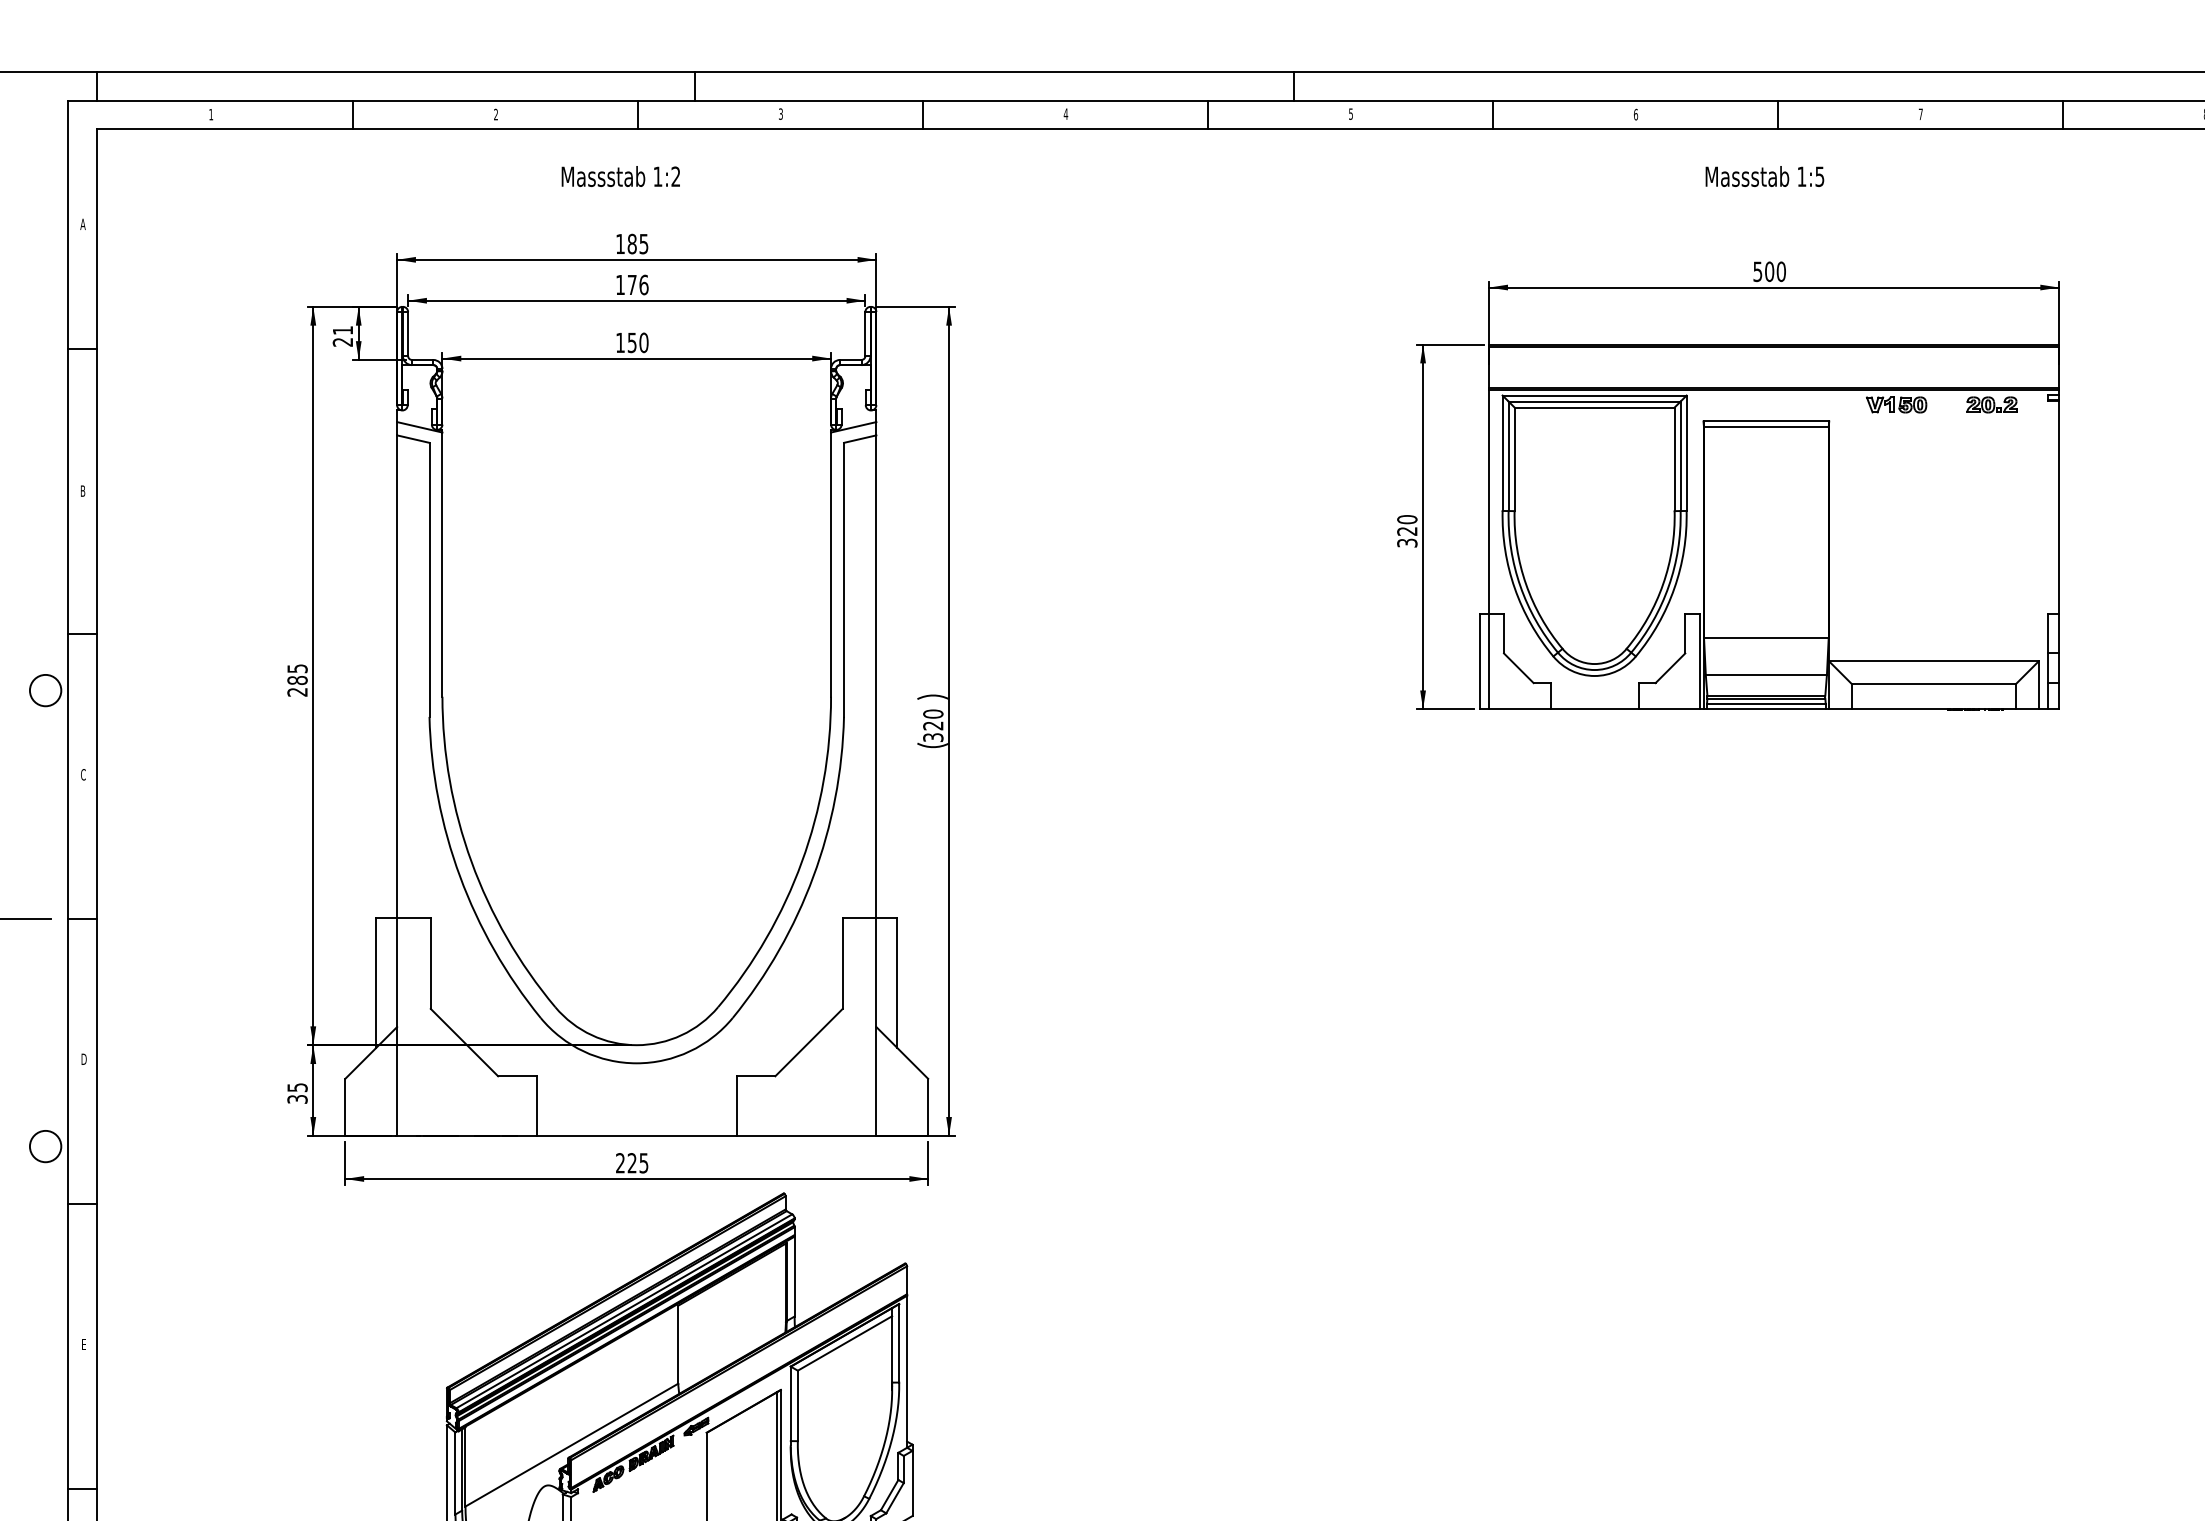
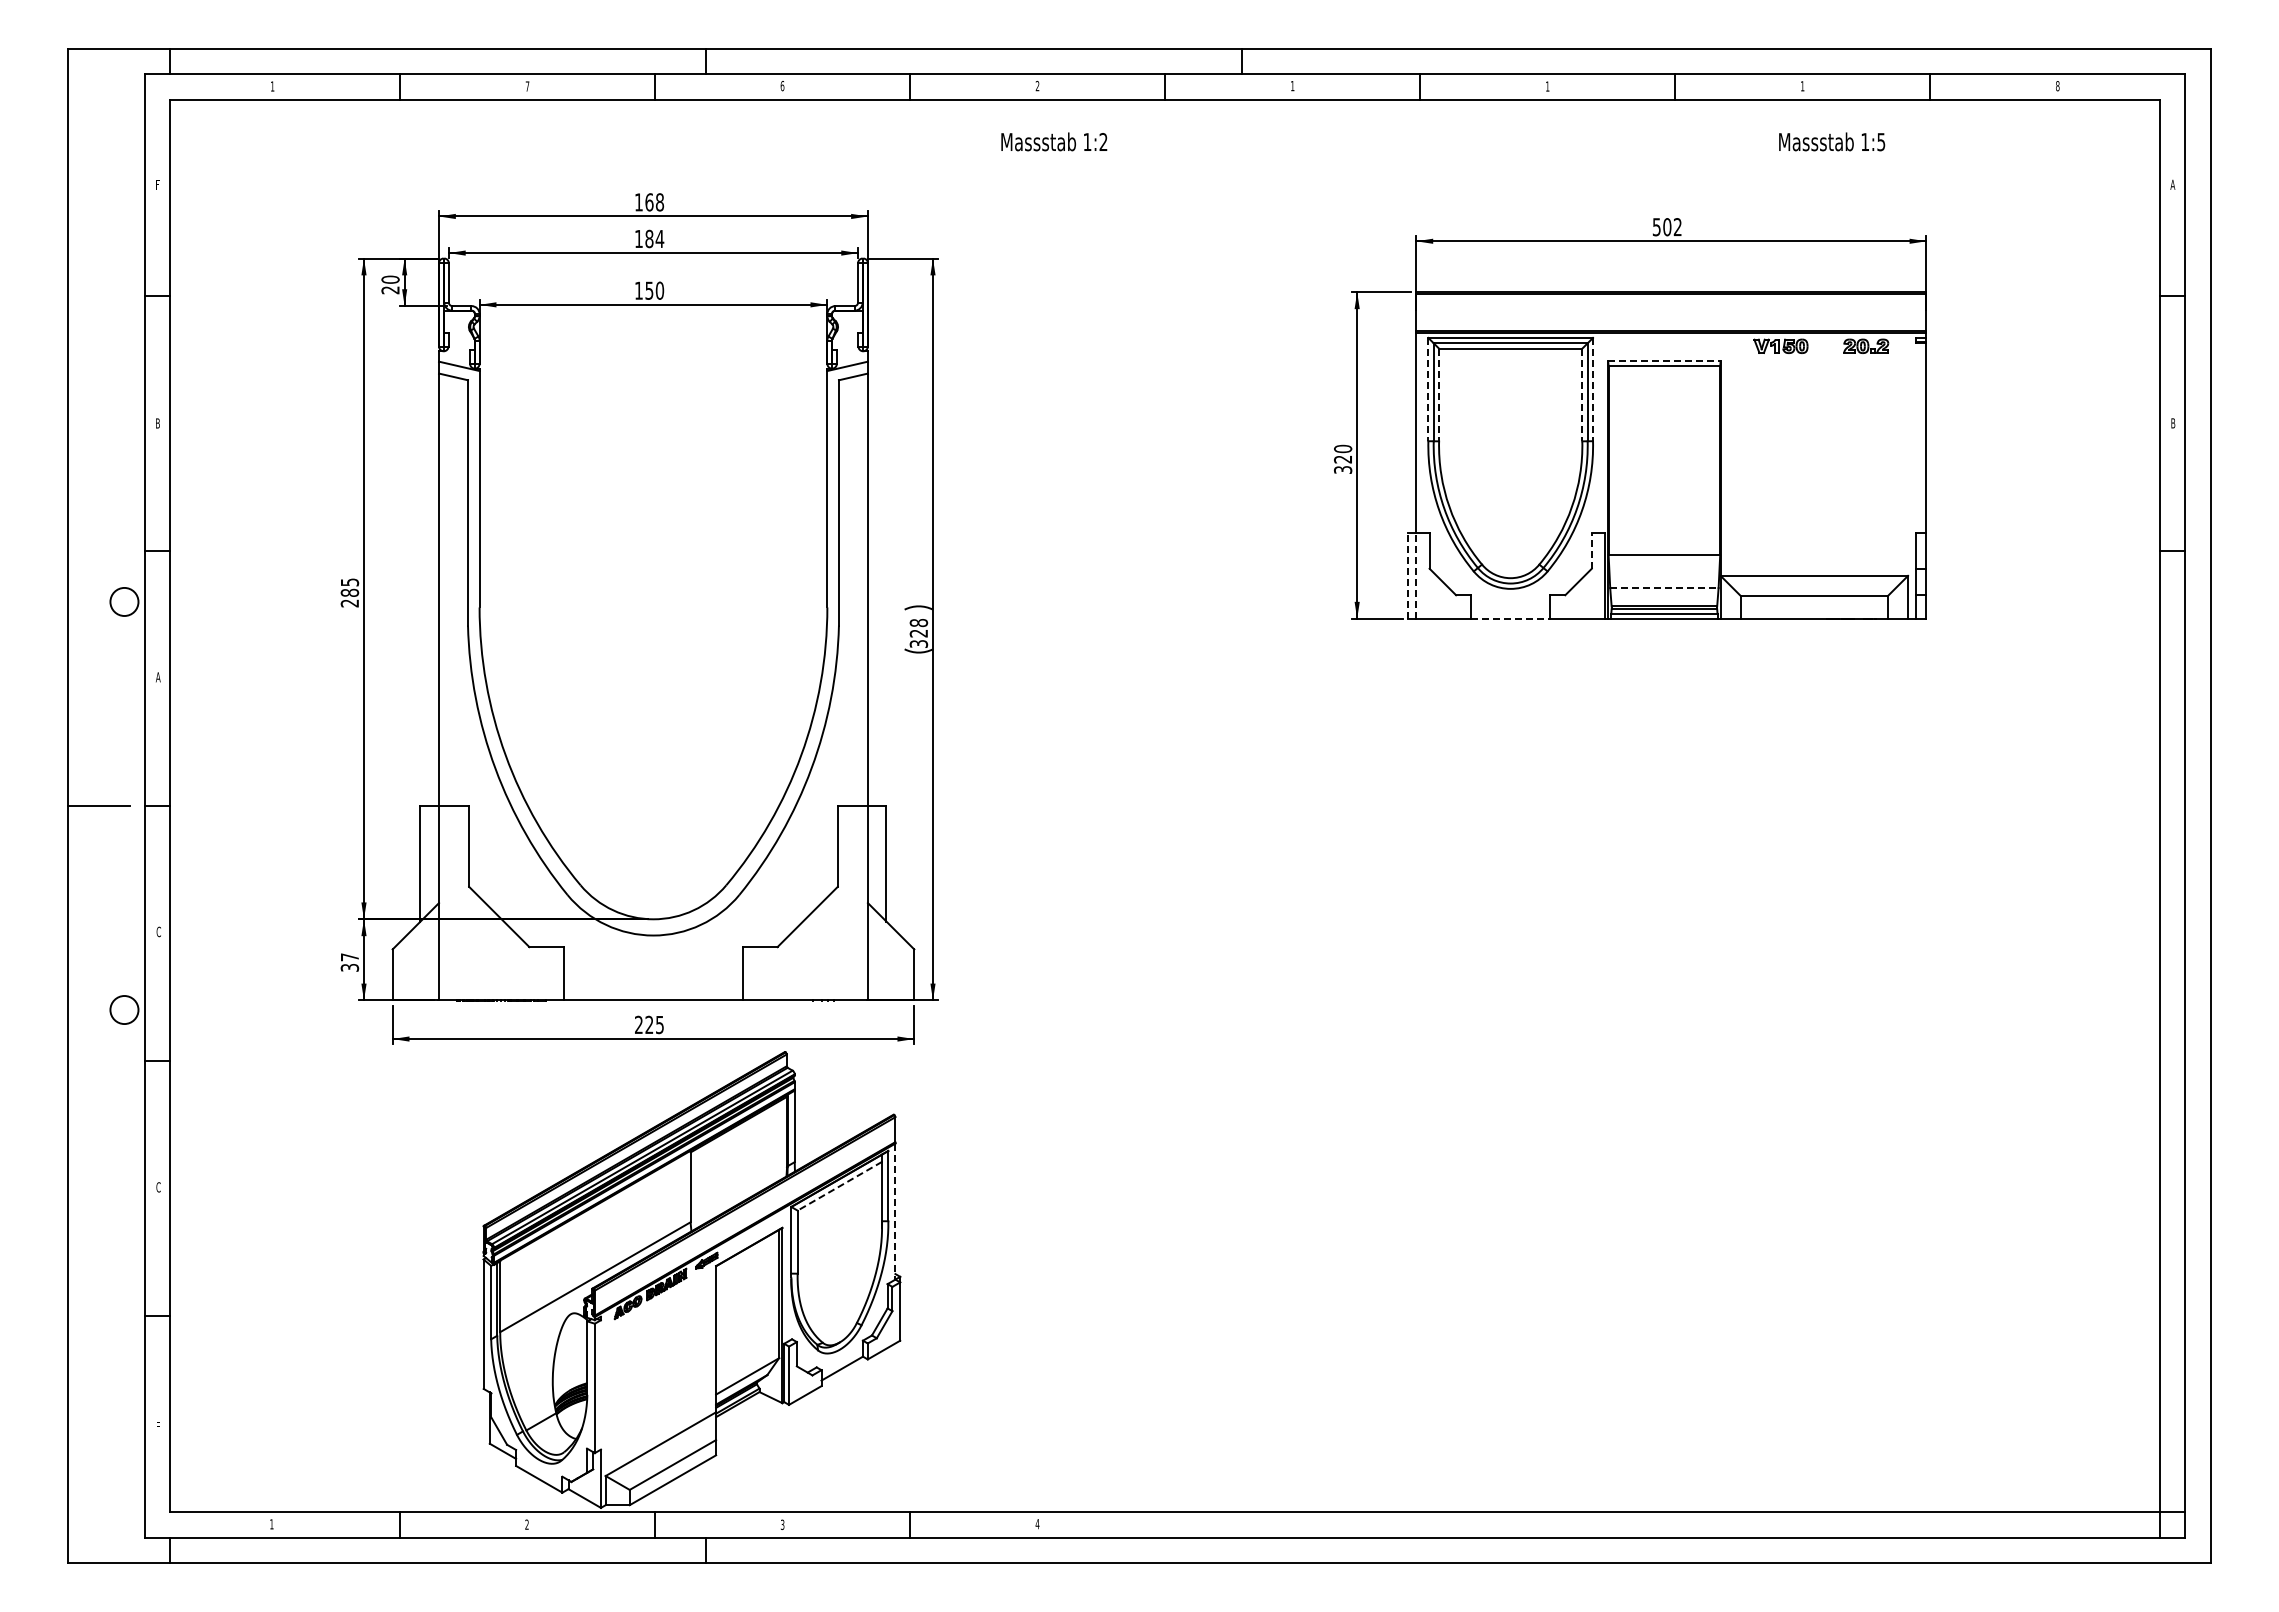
text: (1065, 113) -> (1037, 85), 4 -> 2
text: (495, 114) -> (527, 86), 2 -> 7
text: (780, 114) -> (782, 86), 3 -> 6
text: (1350, 114) -> (1292, 86), 5 -> 1
text: (1635, 114) -> (1547, 86), 6 -> 1
text: (1920, 114) -> (1802, 86), 7 -> 1
text: (621, 176) -> (1054, 141), moved
text: (1765, 176) -> (1832, 141), moved
text: (82, 224) -> (157, 184), A -> F
text: (637, 244) -> (654, 202), 185 -> 168
text: (1780, 272) -> (1677, 227), 500 -> 502
text: (637, 284) -> (654, 238), 176 -> 184
text: (342, 330) -> (390, 279), 21 -> 20
line: (1766, 421) -> (1664, 361), solid -> dashed
line: (1502, 453) -> (1428, 389), solid -> dashed
line: (1687, 453) -> (1593, 389), solid -> dashed
line: (1515, 459) -> (1439, 395), solid -> dashed
line: (1674, 459) -> (1582, 395), solid -> dashed
line: (1684, 633) -> (1591, 550), solid -> dashed
line: (1480, 661) -> (1408, 575), solid -> dashed
line: (1489, 661) -> (1416, 575), solid -> dashed
line: (1766, 675) -> (1664, 588), solid -> dashed
line: (1595, 709) -> (1511, 618), solid -> dashed
text: (932, 713) -> (918, 622), 320 -> 328
text: (83, 774) -> (158, 677), C -> A
text: (83, 1058) -> (158, 931), D -> C
text: (298, 1087) -> (350, 957), 35 -> 37
line: (844, 1343) -> (839, 1186), solid -> dashed
text: (83, 1344) -> (158, 1187), E -> C
line: (907, 1372) -> (895, 1212), solid -> dashed

